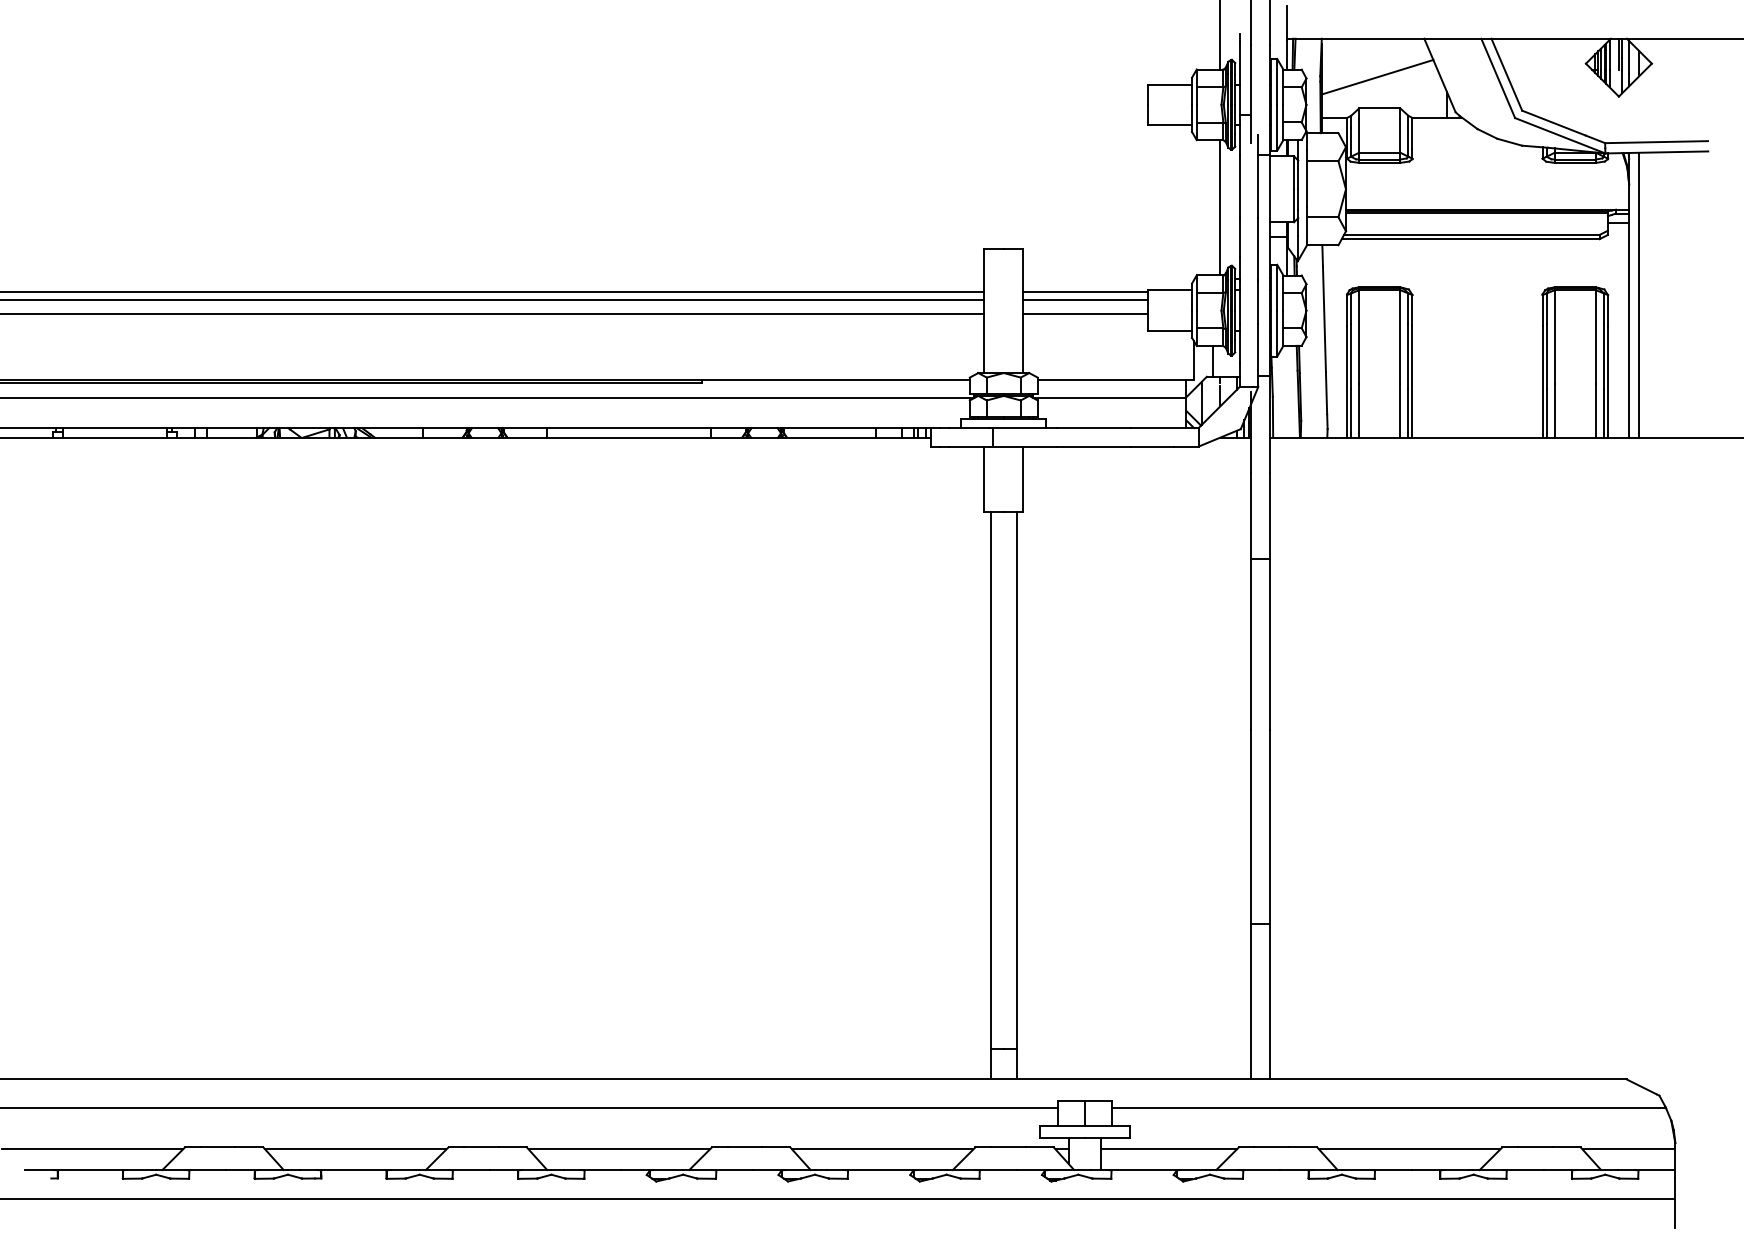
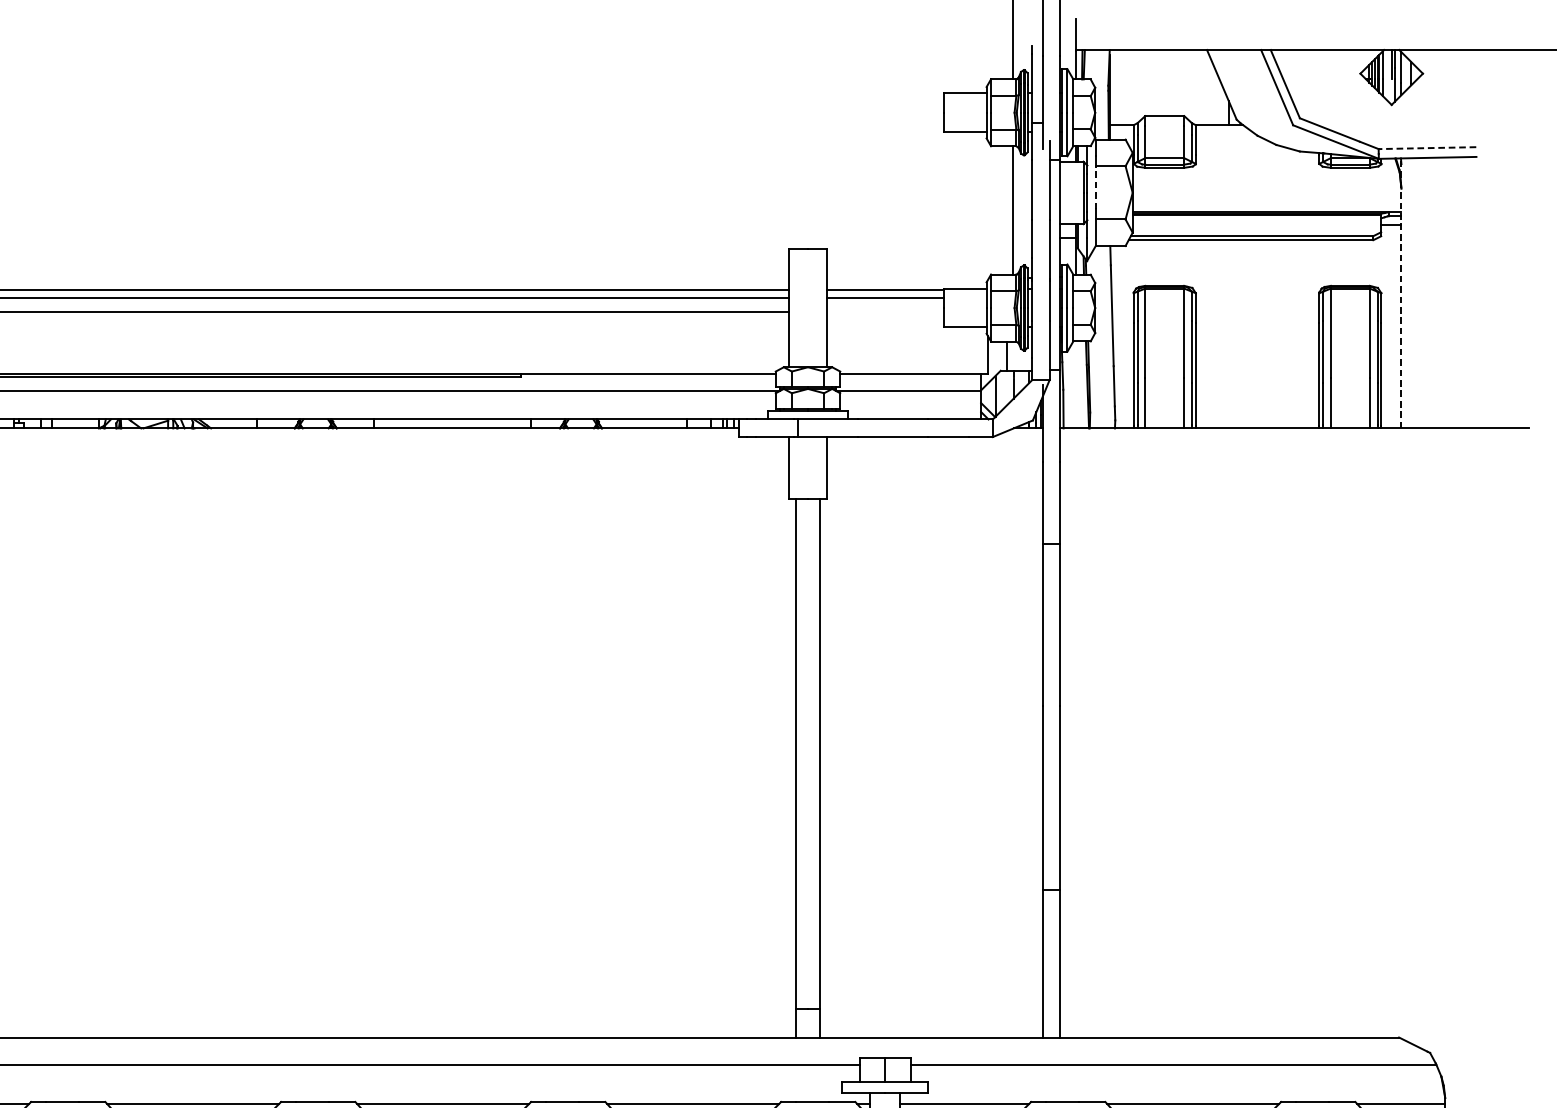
line: (1377, 76) -> (1162, 85), removed
line: (1656, 142) -> (1427, 148), solid -> dashed
line: (1307, 183) -> (1096, 187), solid -> dashed
line: (1629, 294) -> (1401, 292), solid -> dashed
line: (1639, 294) -> (1411, 292), removed
line: (1085, 314) -> (885, 311), removed

